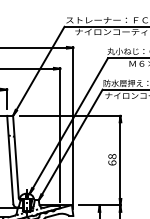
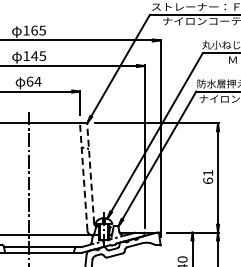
line: (15, 156) -> (90, 173), solid -> dashed
text: (112, 156) -> (208, 172), 68 -> 61
line: (10, 160) -> (83, 177), solid -> dashed

